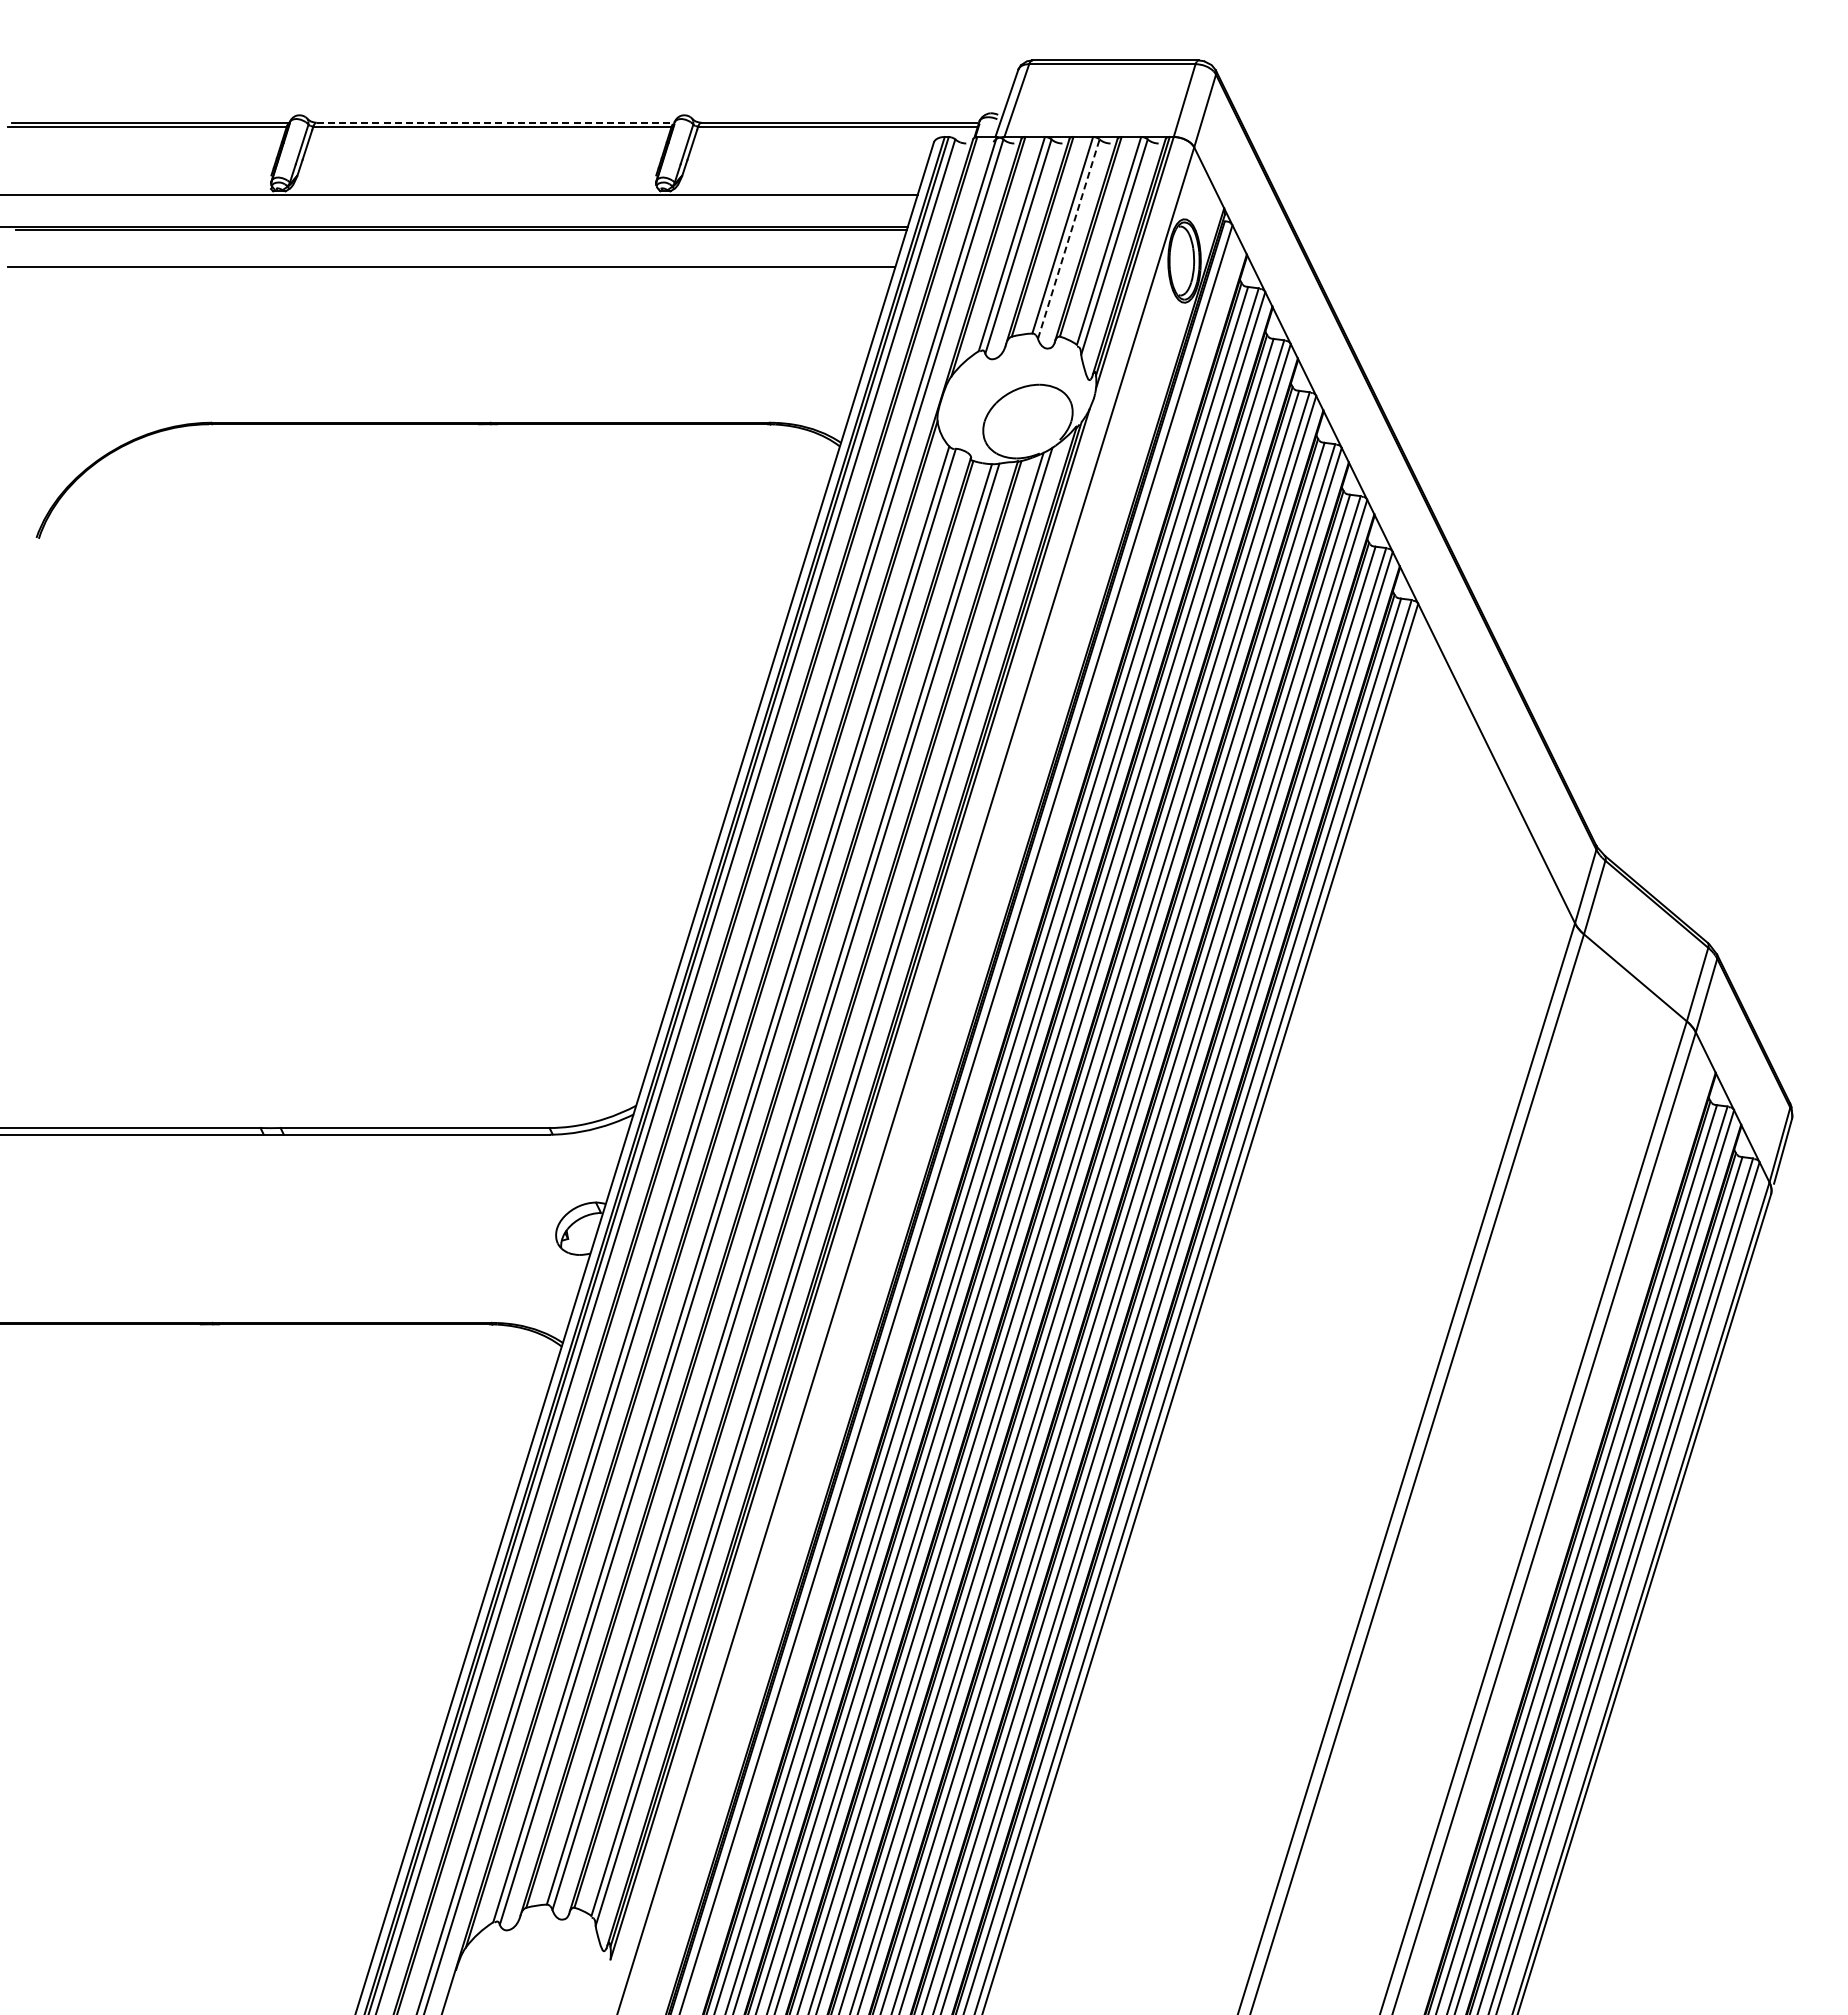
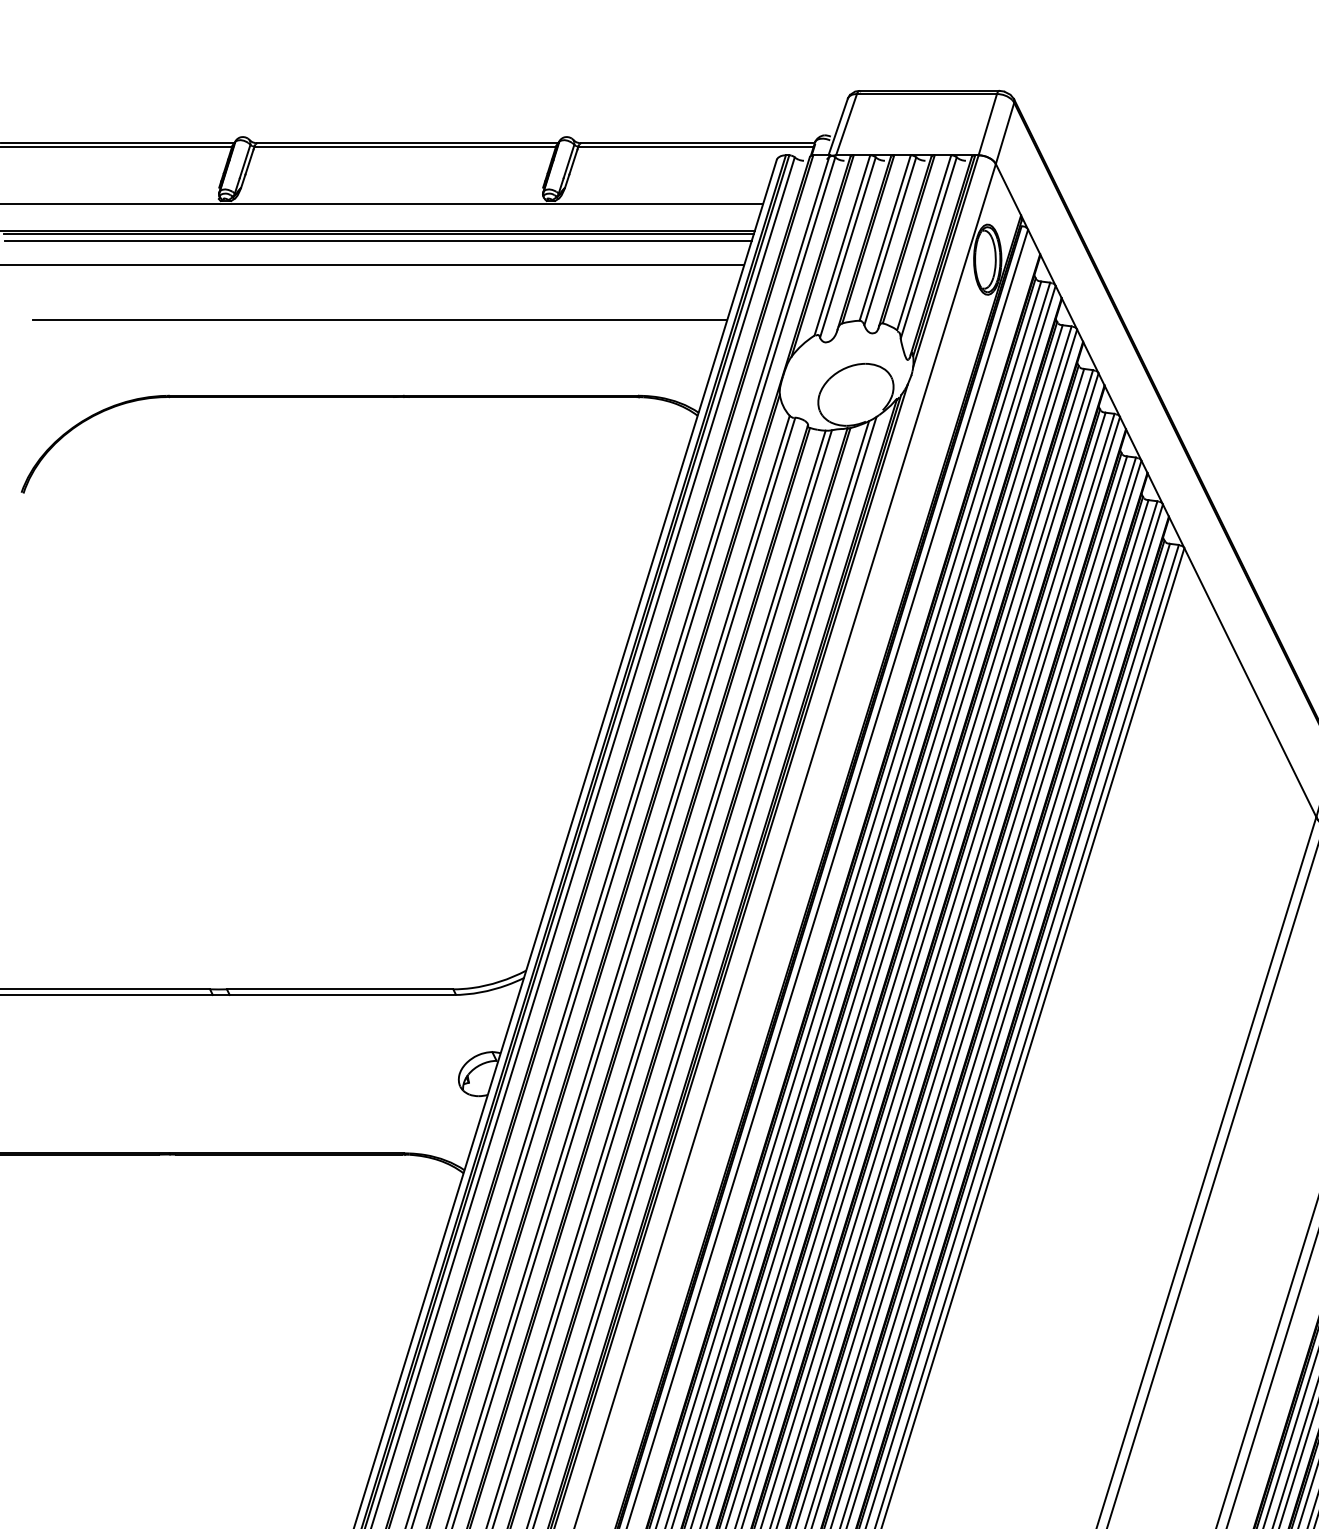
line: (496, 122) -> (408, 143), dashed -> solid
line: (1068, 238) -> (890, 240), dashed -> solid
line: (460, 239) -> (378, 241), added
line: (462, 332) -> (380, 319), added

